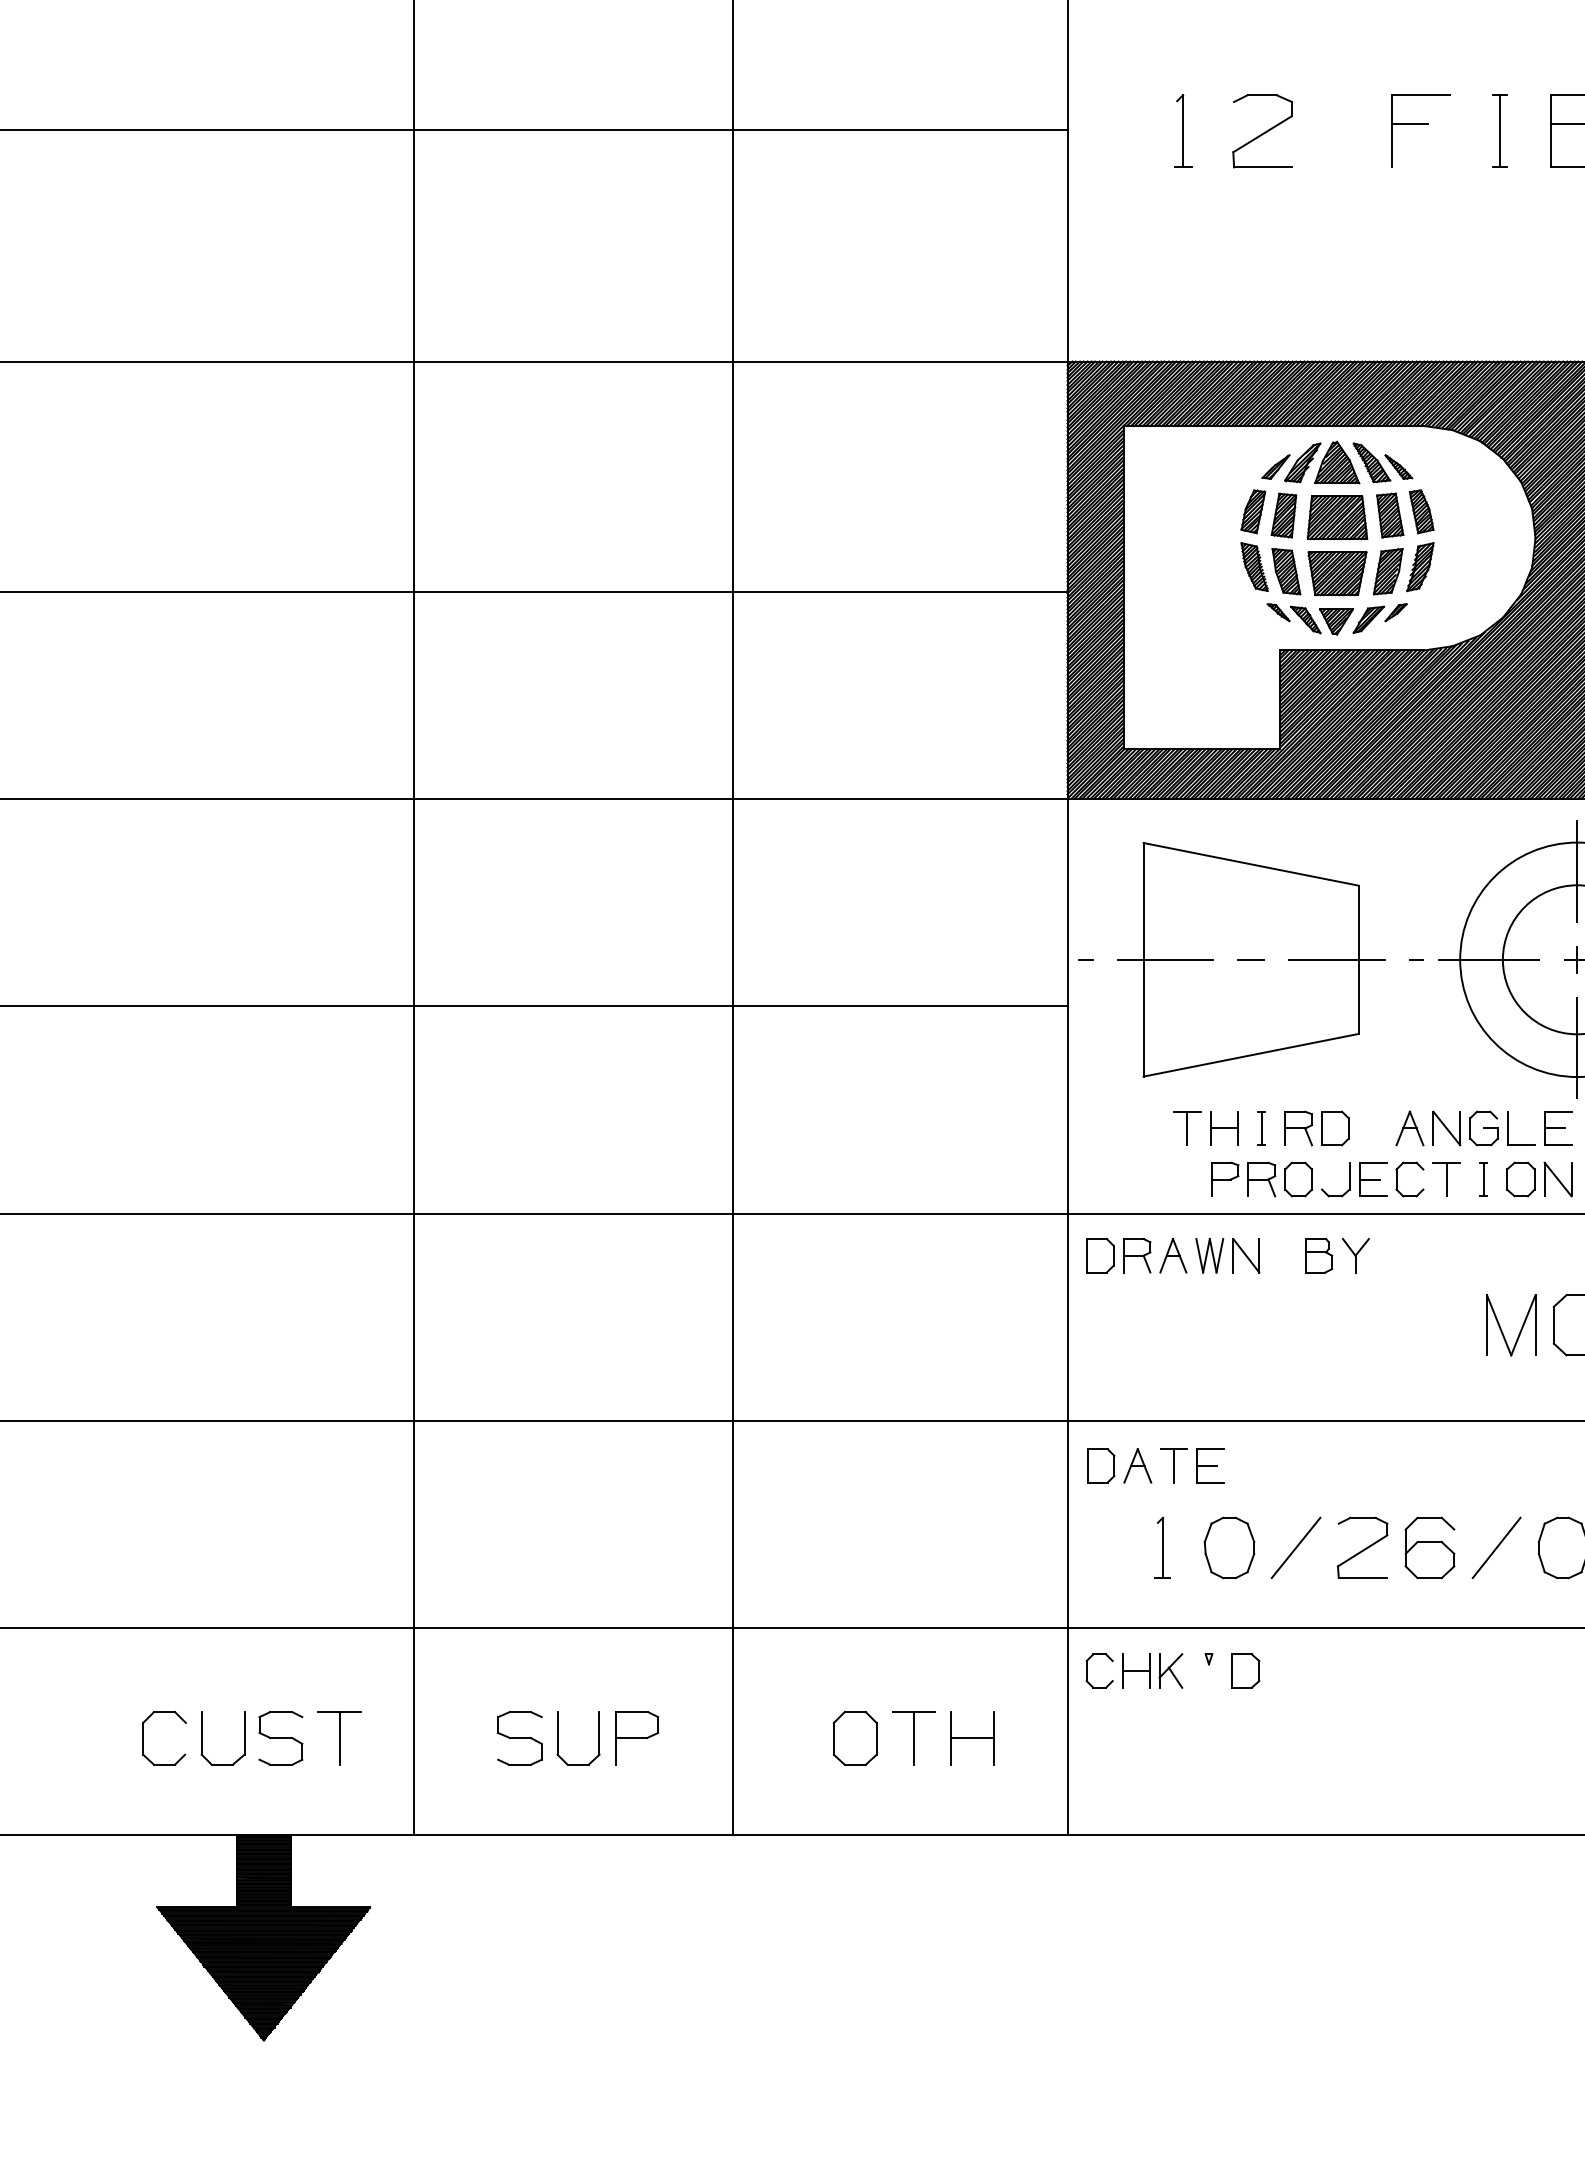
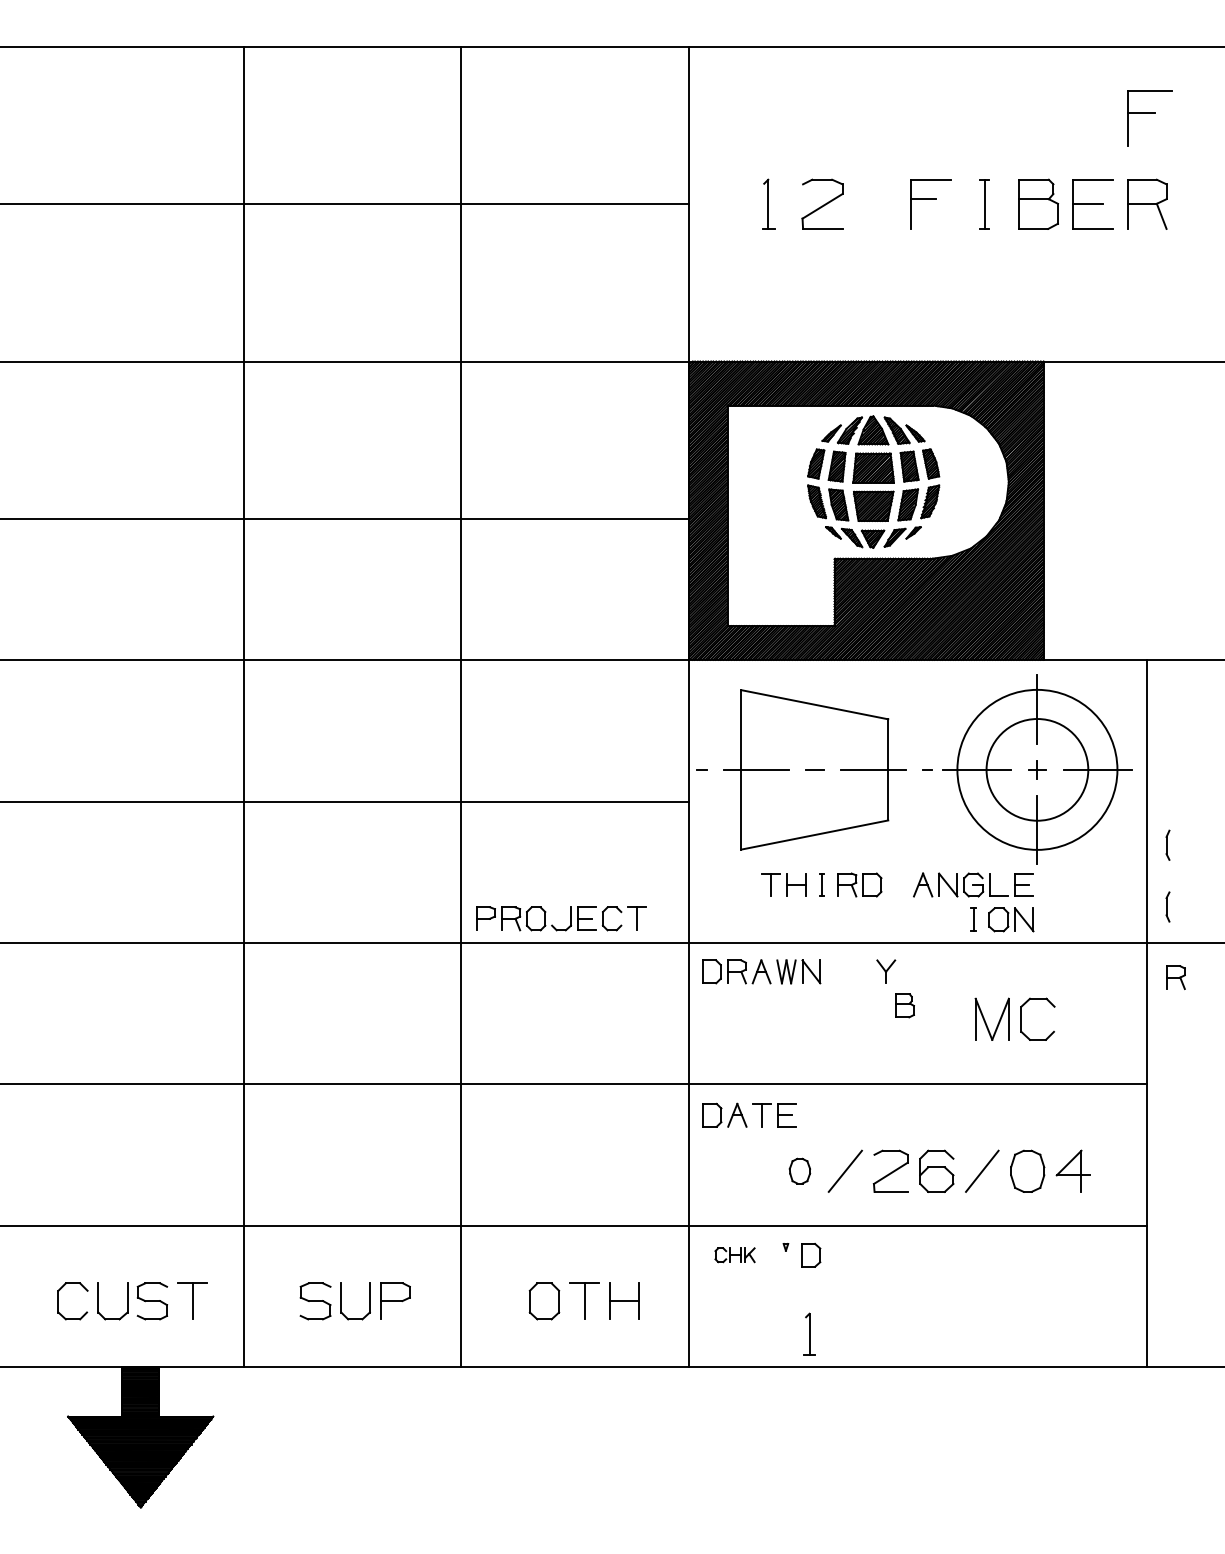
part: (1348, 1178) -> (570, 918), moved
part: (1318, 1255) -> (904, 1005), moved
part: (1162, 1546) -> (809, 1333), moved
part: (1228, 1546) -> (799, 1170), size x0.6
part: (1133, 1669) -> (734, 1254), size x0.6

